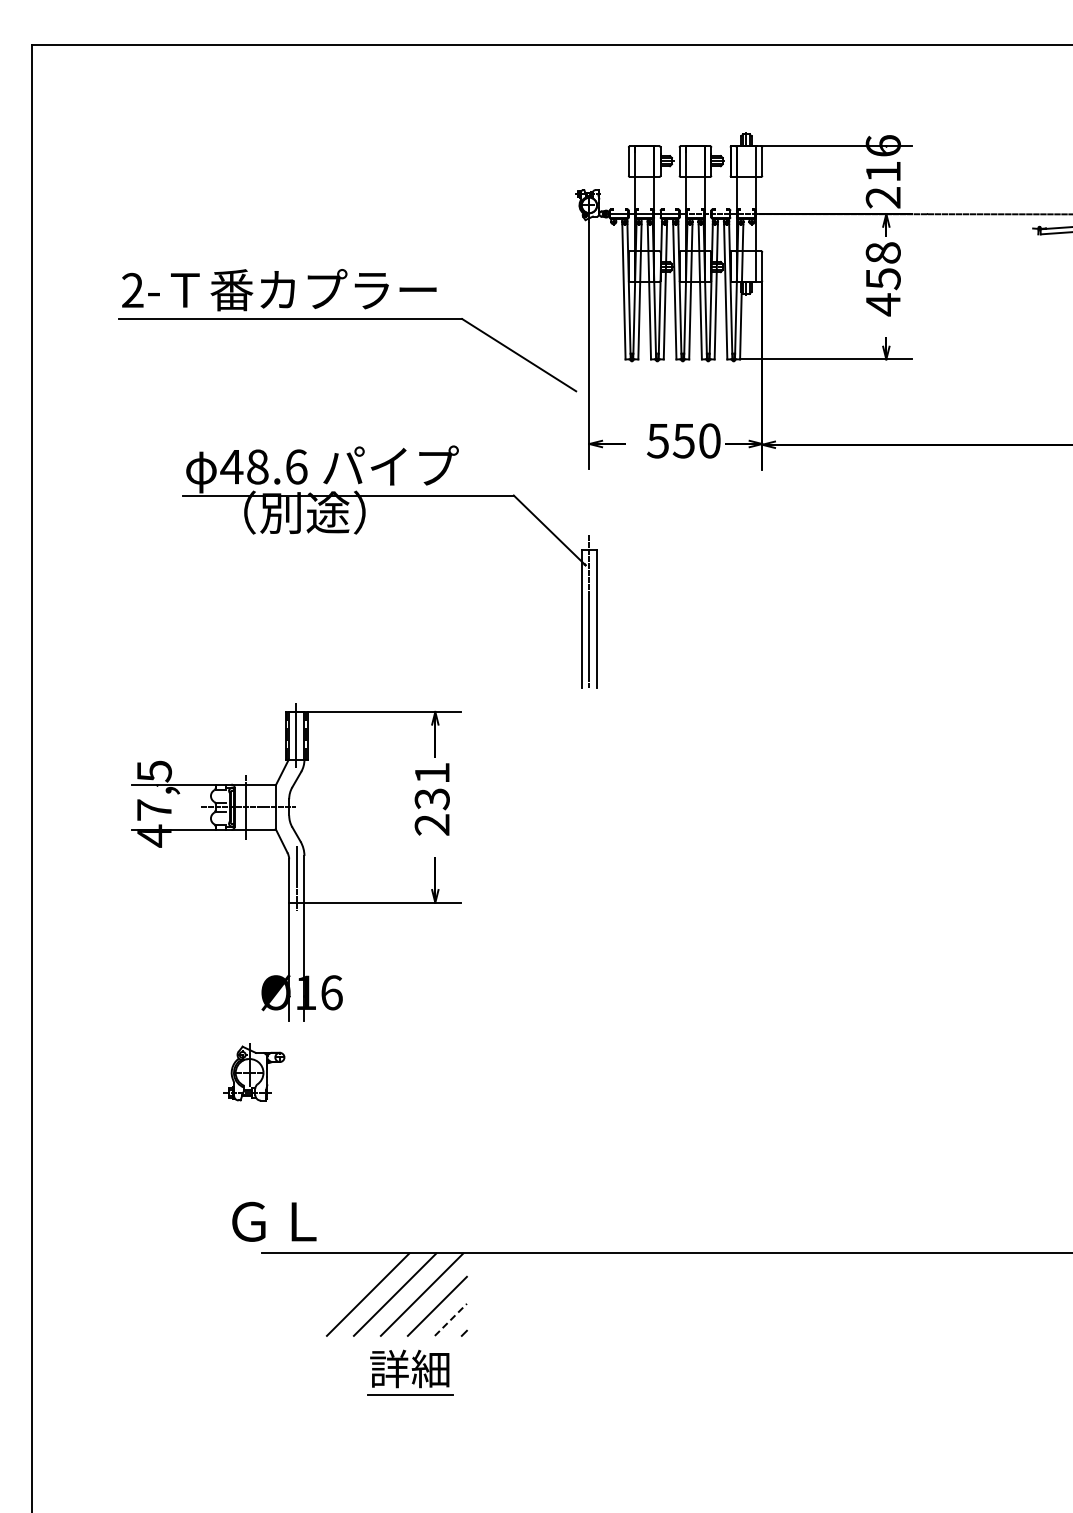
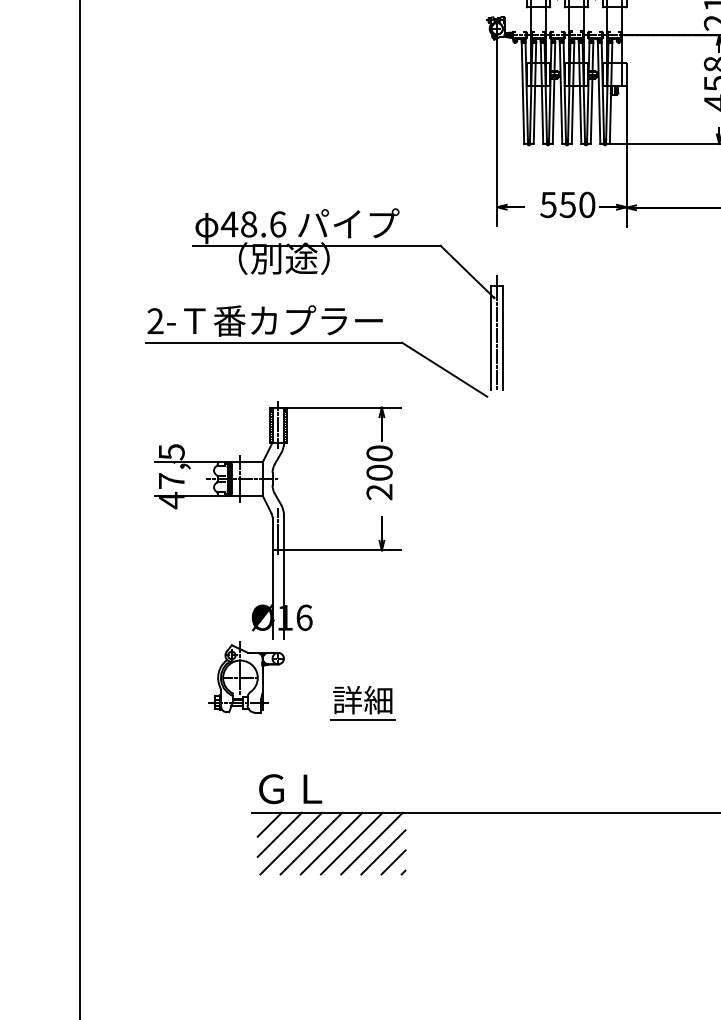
part: (347, 319) -> (316, 342), moved
text: (431, 786) -> (379, 463), 231 -> 200
part: (254, 1072) -> (246, 677), size x1.67
text: (274, 1221) -> (290, 788), moved
line: (285, 1269) -> (269, 824), added
line: (298, 1282) -> (279, 834), added
line: (313, 1294) -> (290, 843), added
line: (340, 1294) -> (310, 843), added
line: (450, 1319) -> (393, 862), dashed -> solid
part: (410, 1372) -> (363, 702), moved

